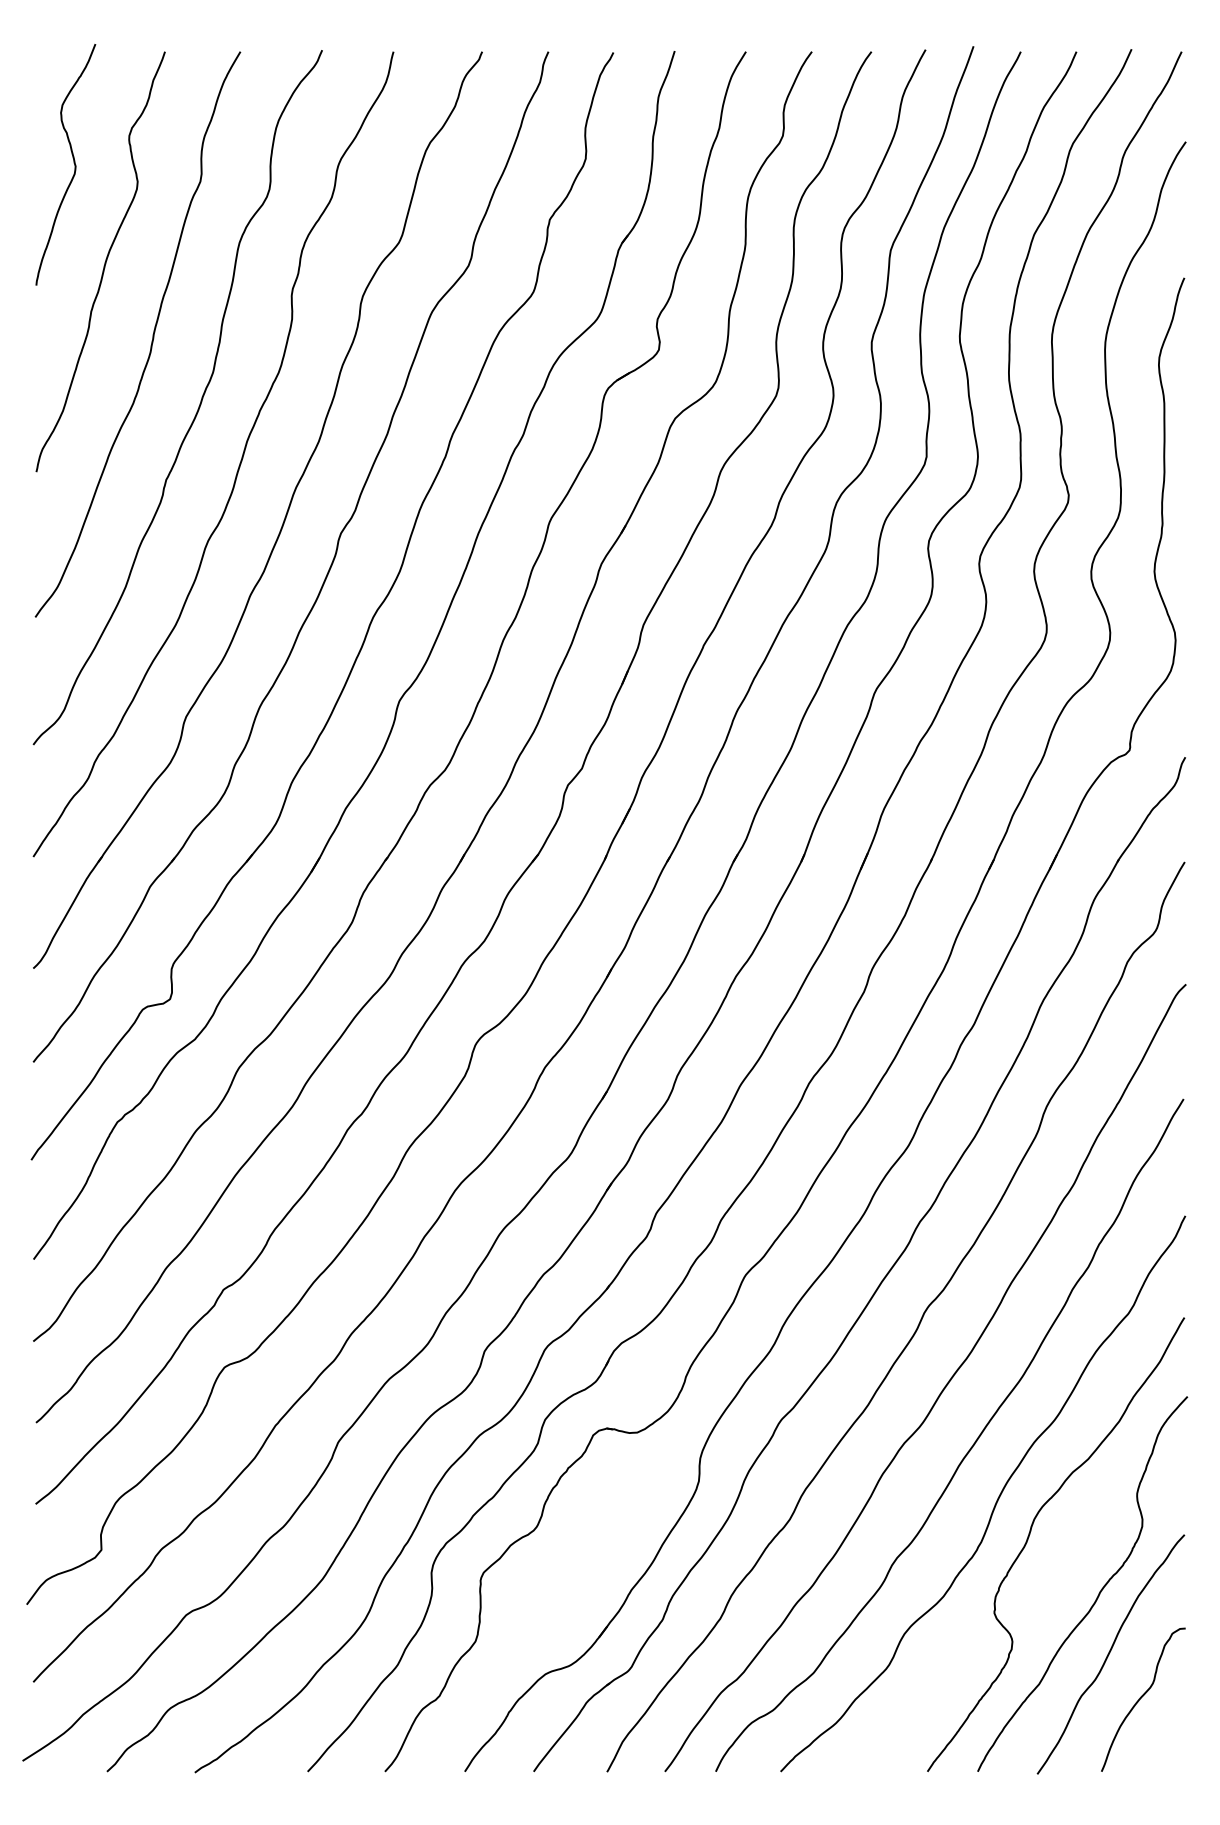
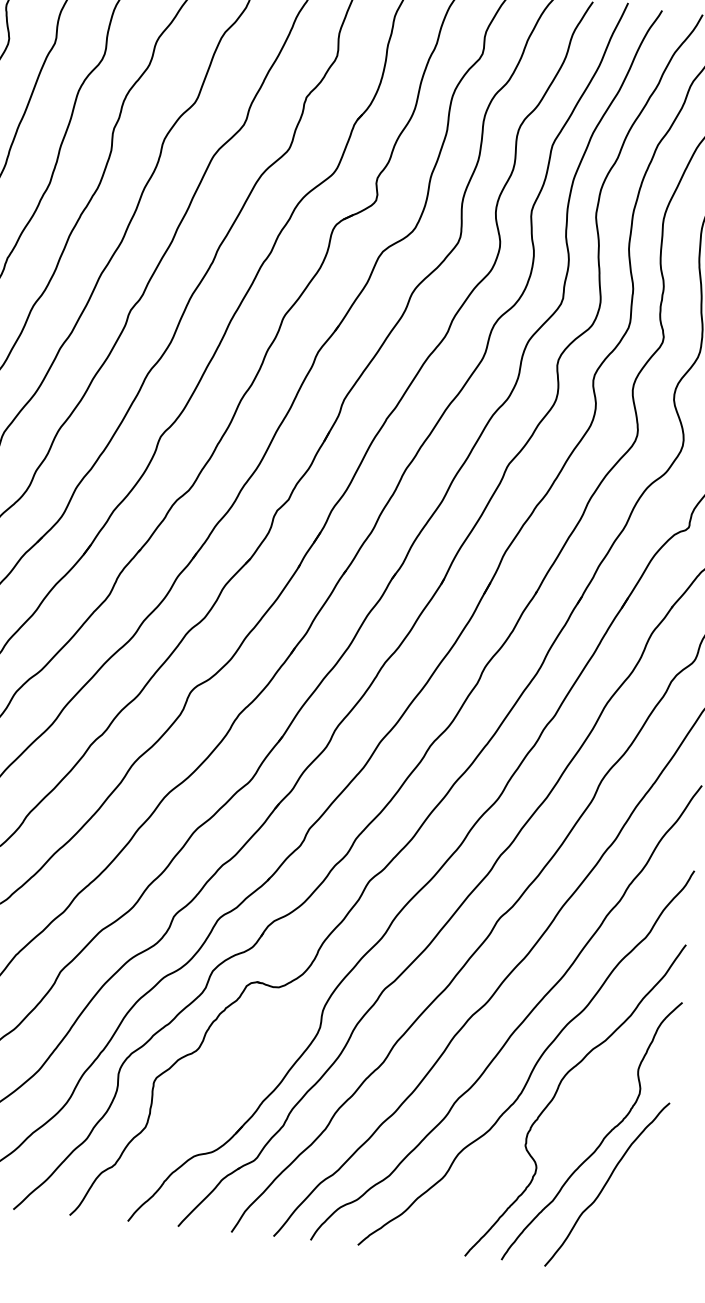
curve: (1142, 1697) -> (626, 1218), removed

